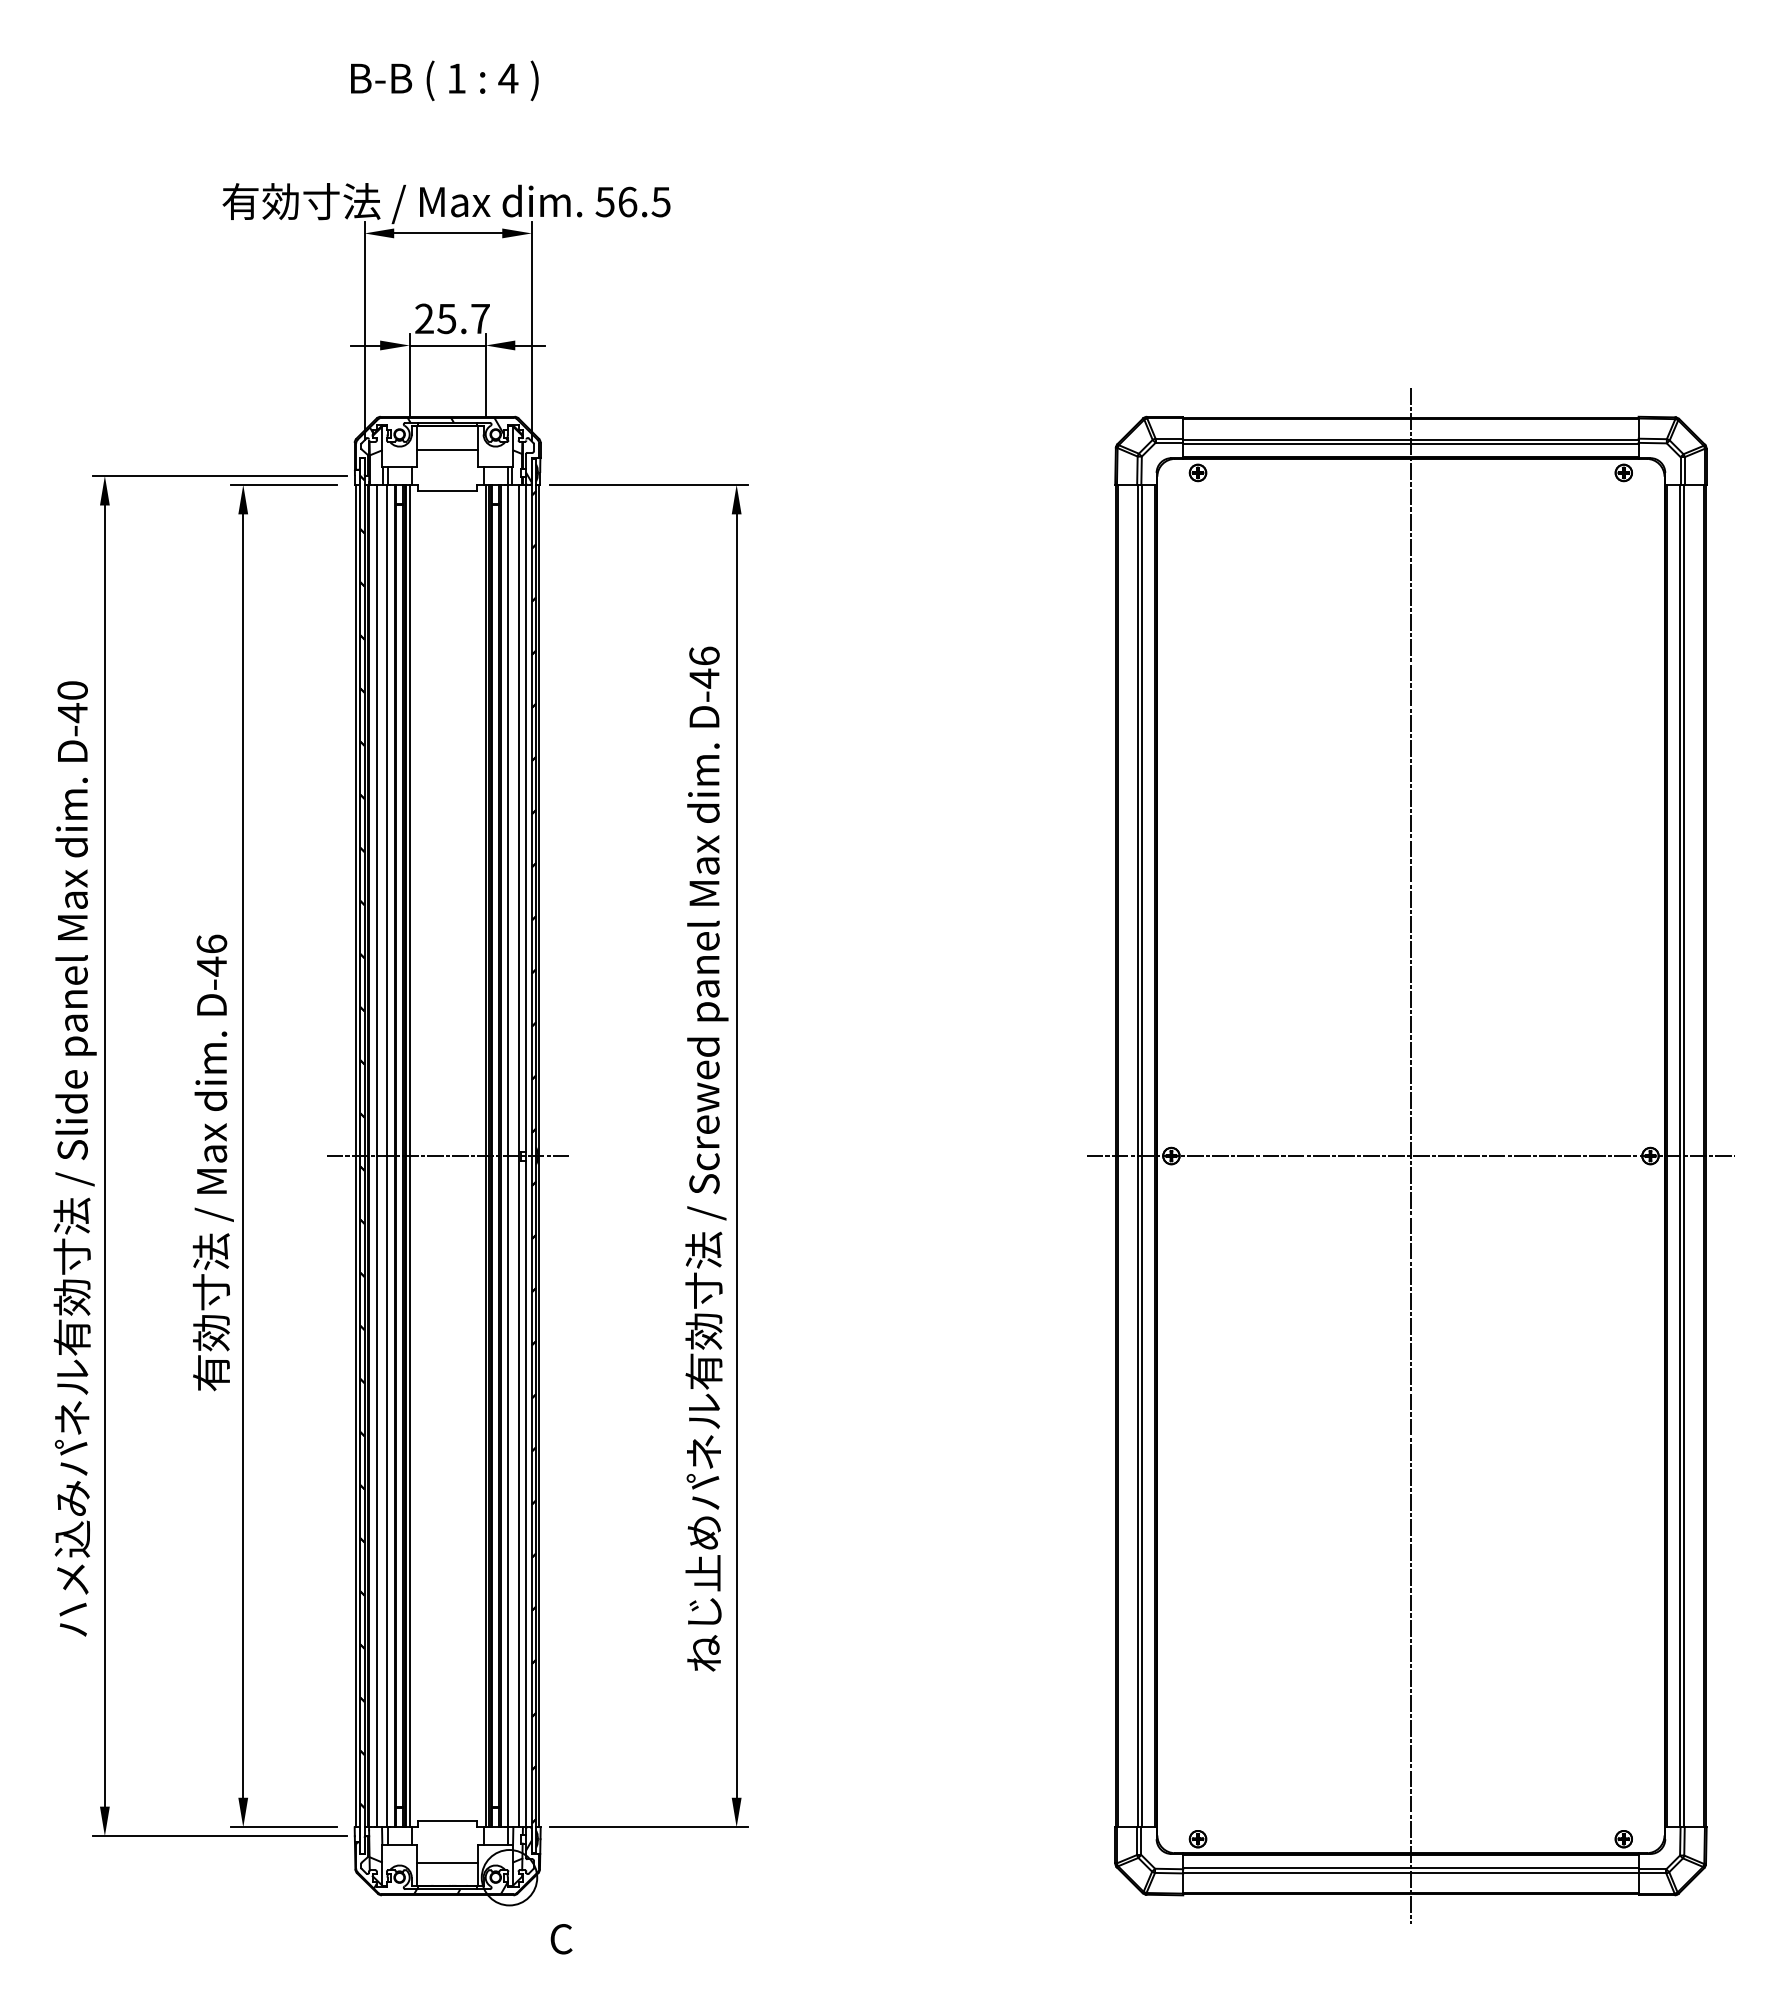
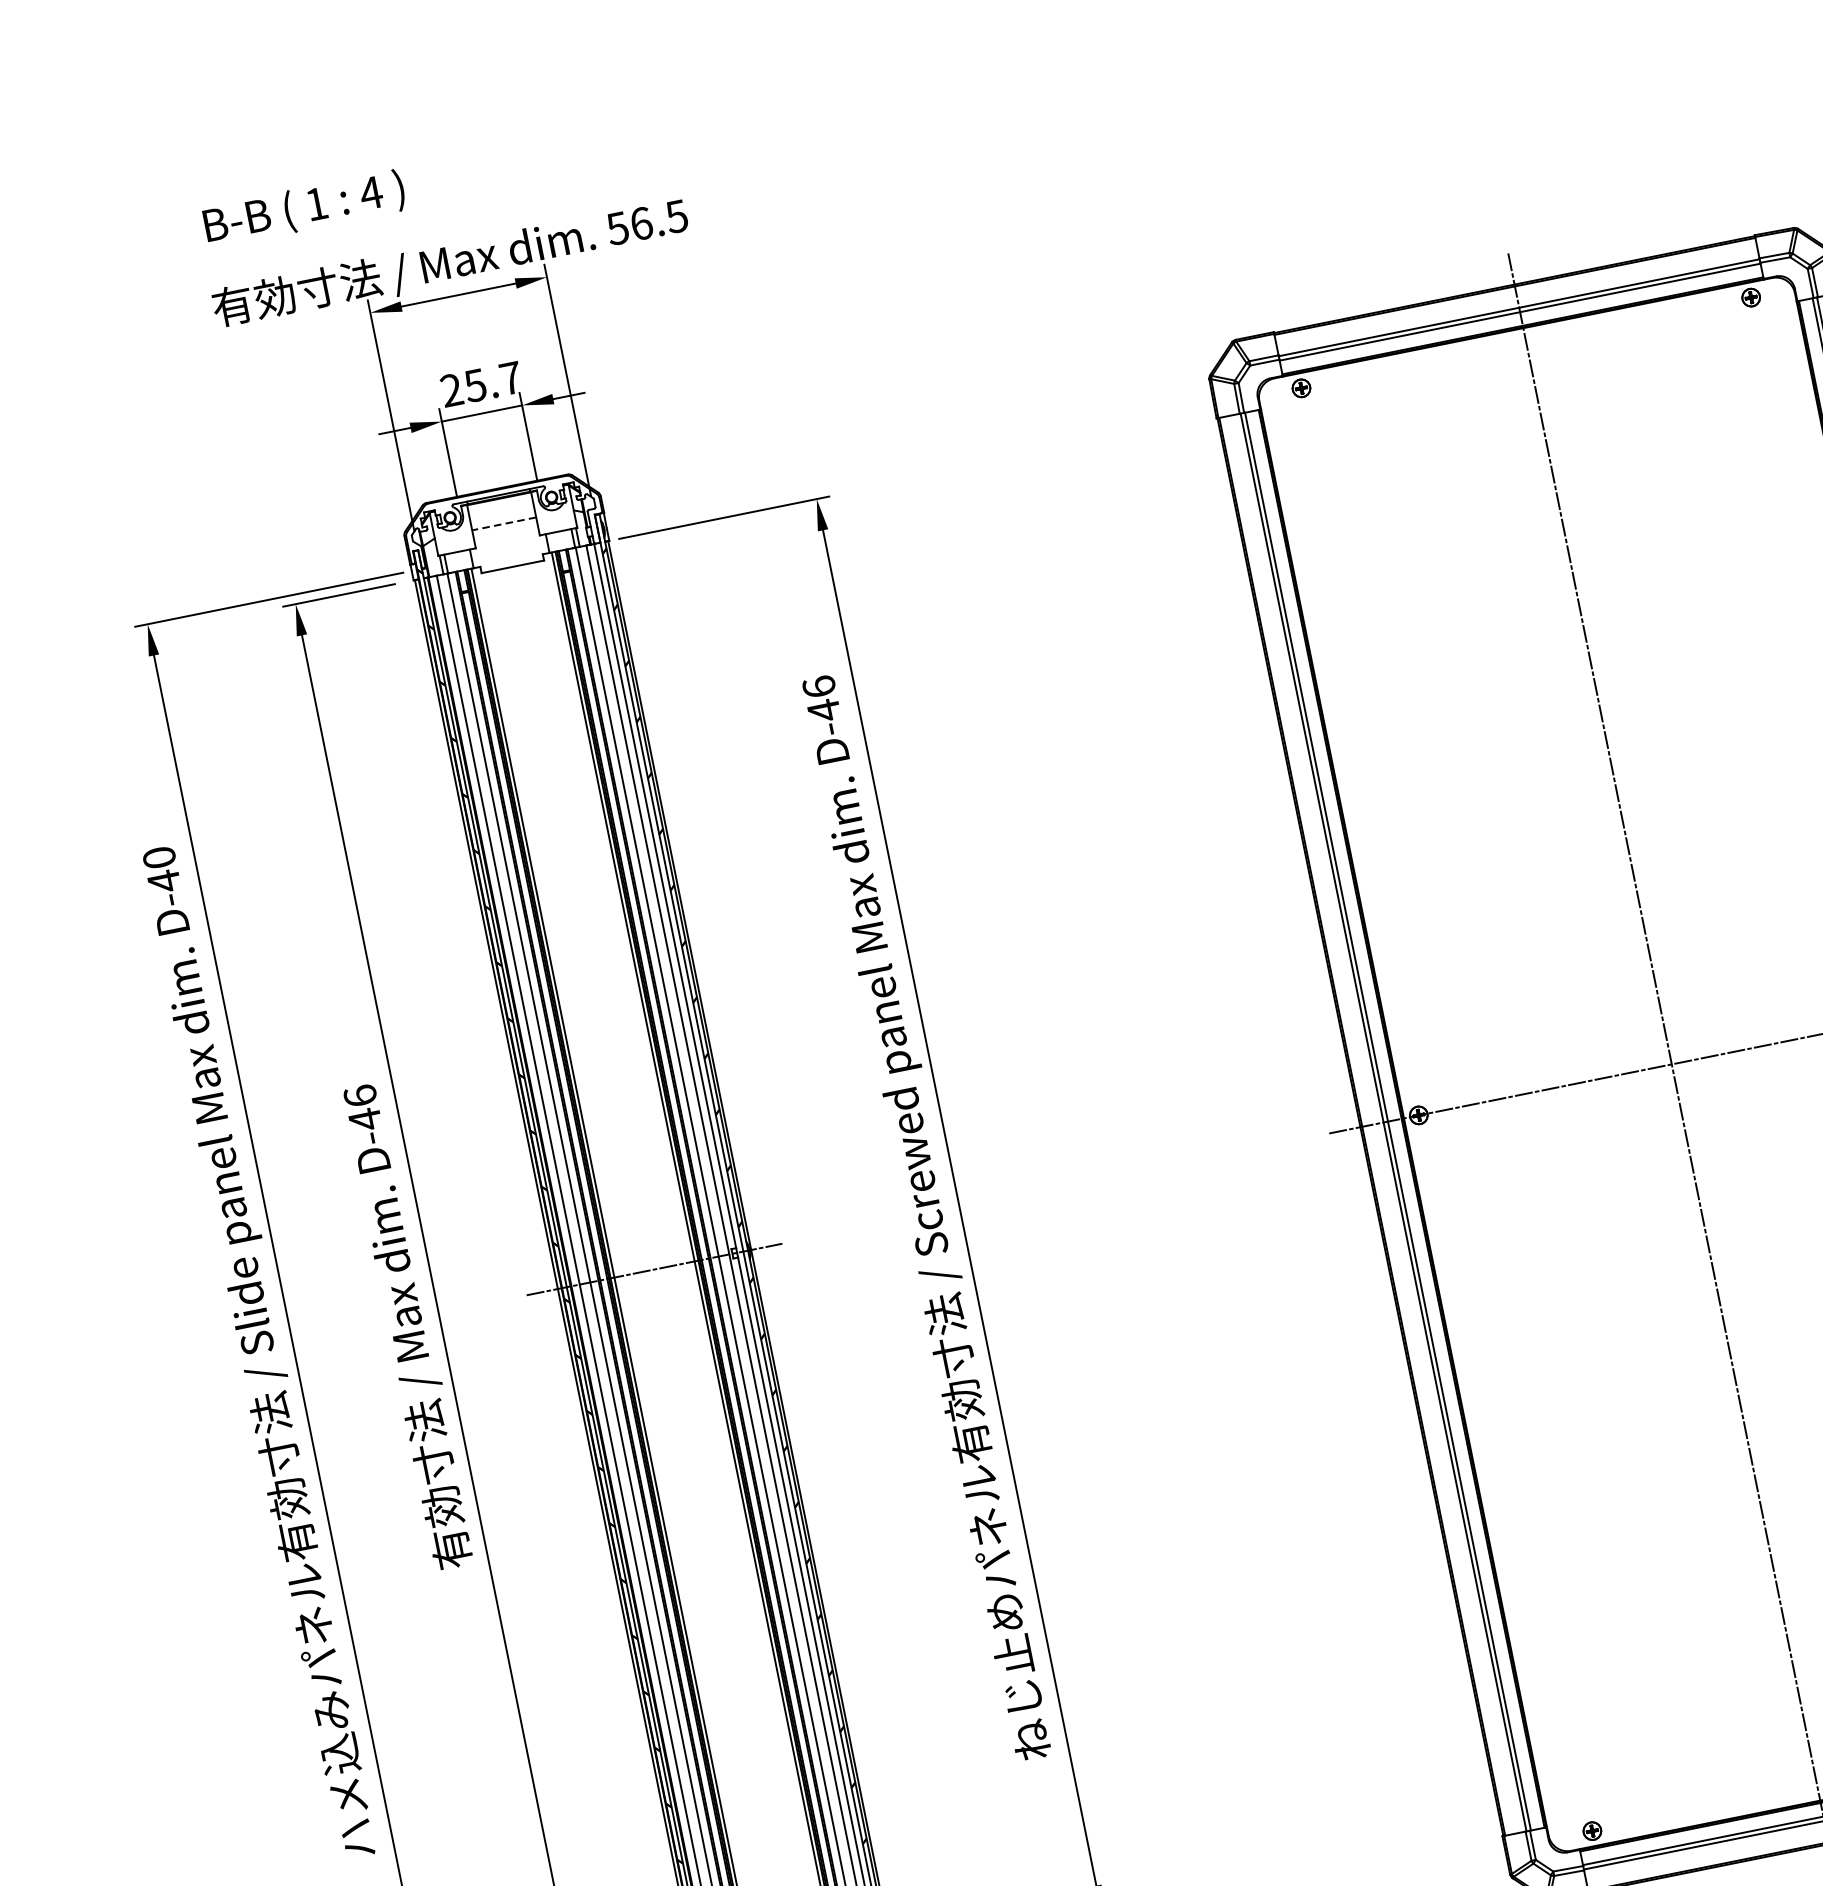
text: (444, 80) -> (304, 208), moved
hatch: (450, 449) -> (507, 522), removed
line: (447, 450) -> (504, 524), solid -> dashed

